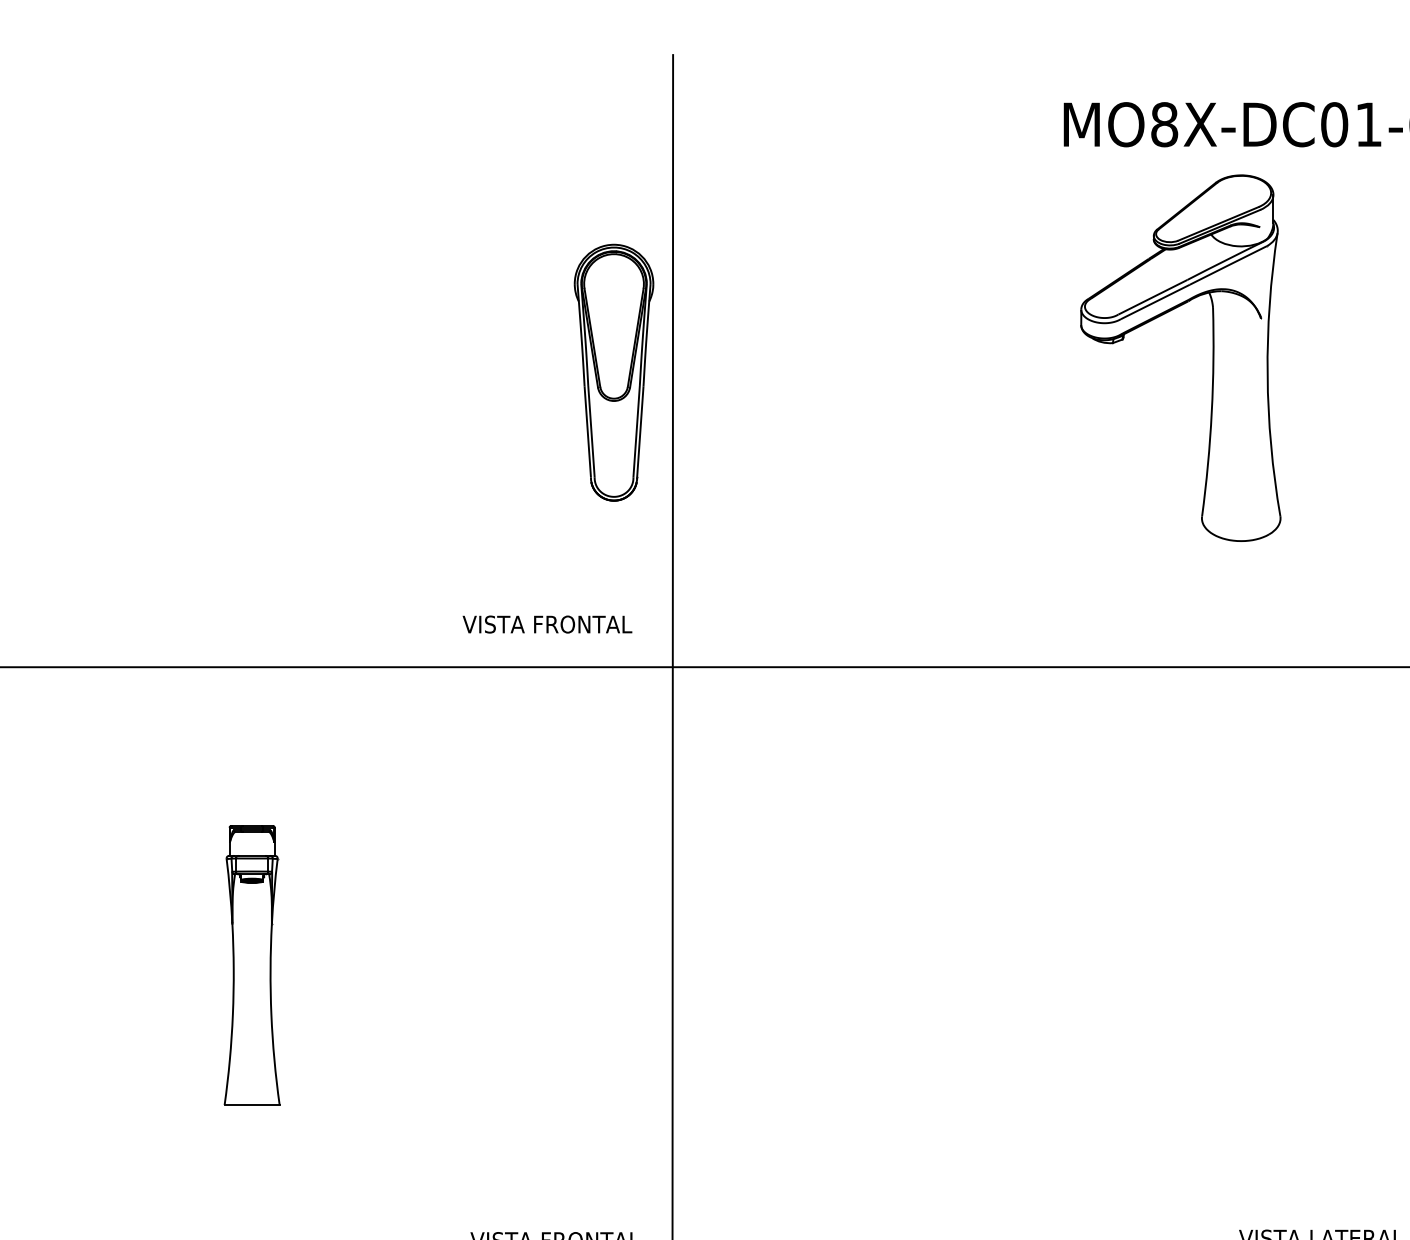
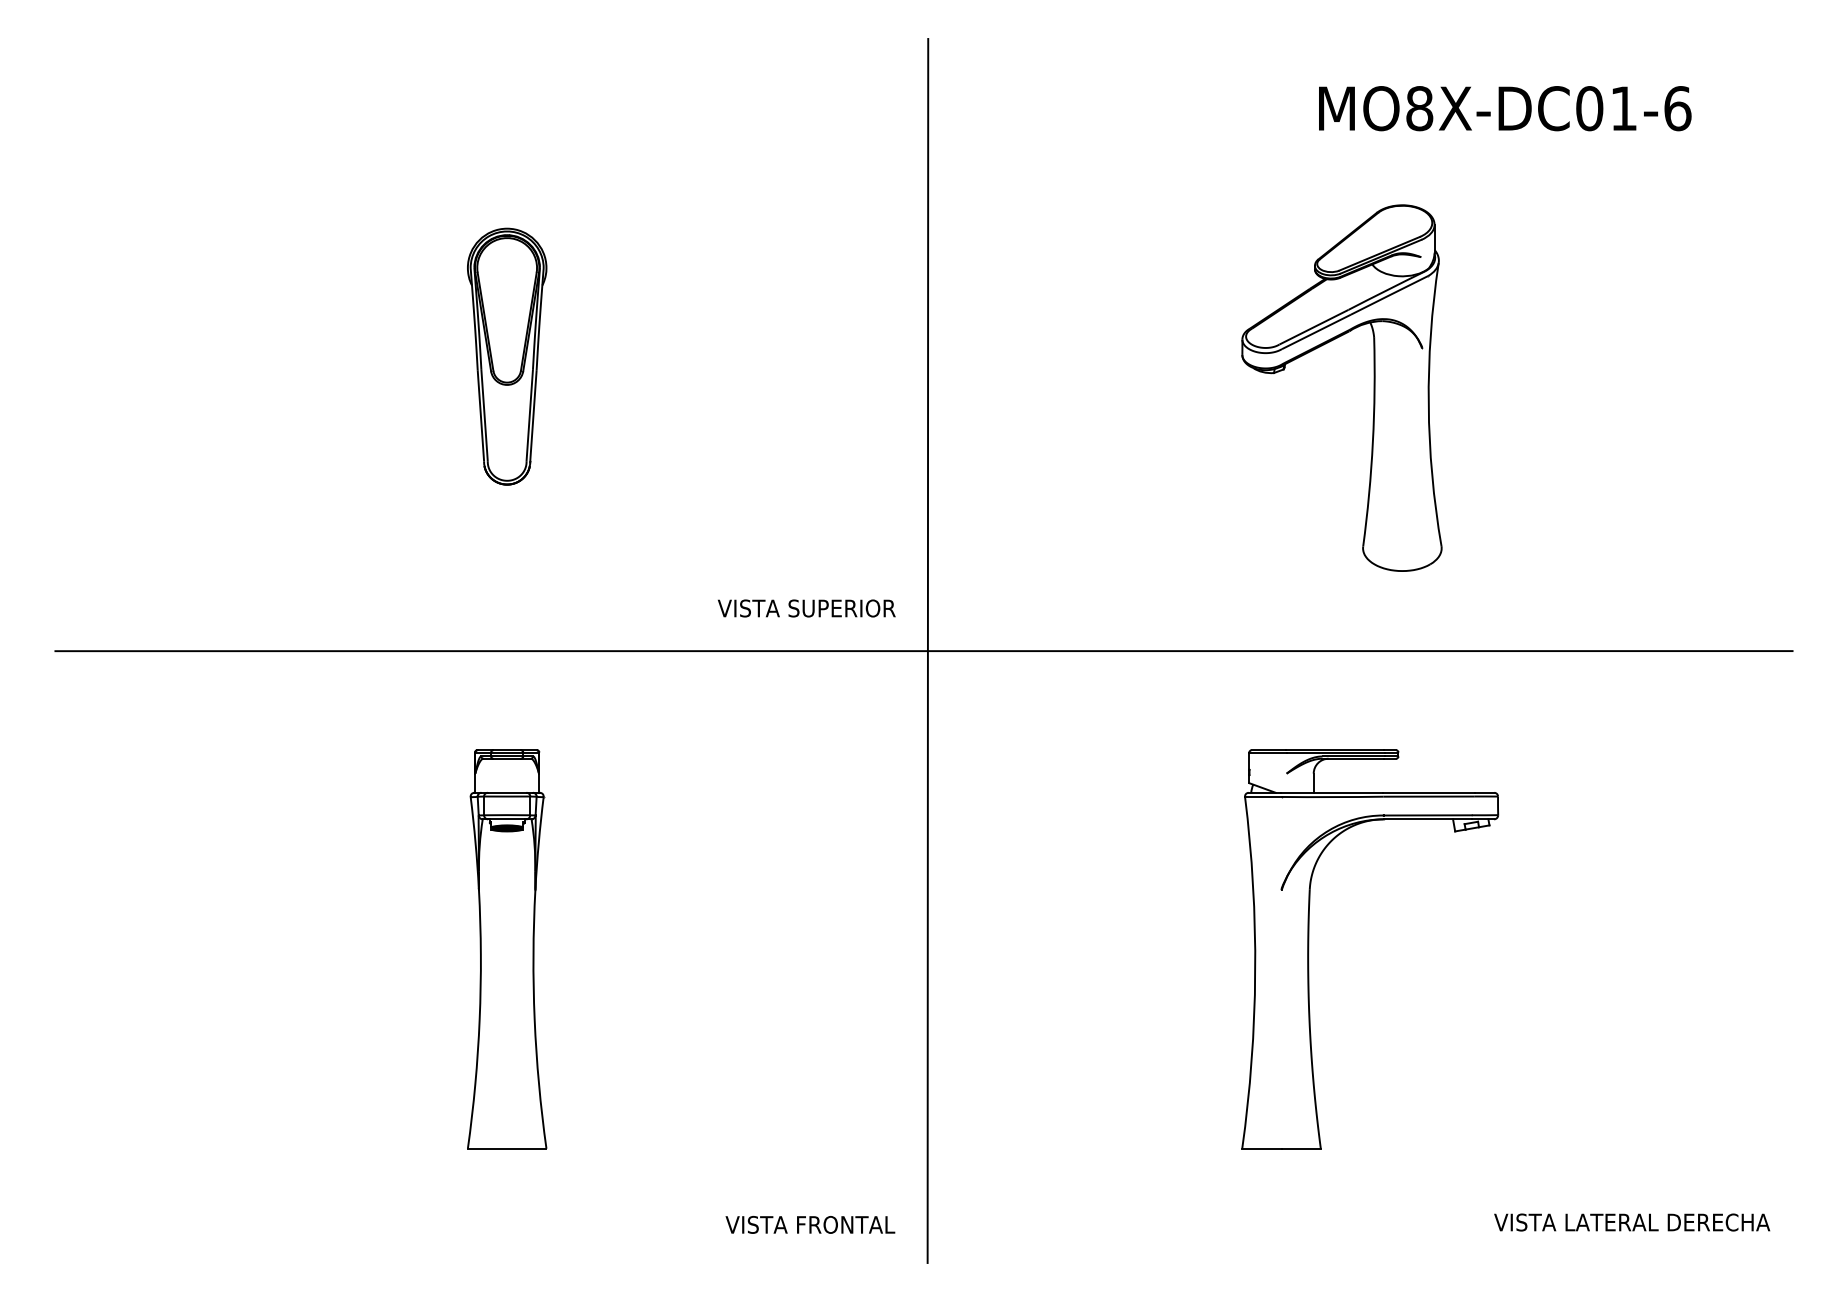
part: (1212, 357) -> (1373, 387), moved
part: (614, 372) -> (507, 356), moved
text: (586, 624) -> (841, 608), VISTA FRONTAL -> VISTA SUPERIOR
part: (252, 965) -> (507, 949), size x1.43
part: (1054, 965) -> (1309, 949), added

